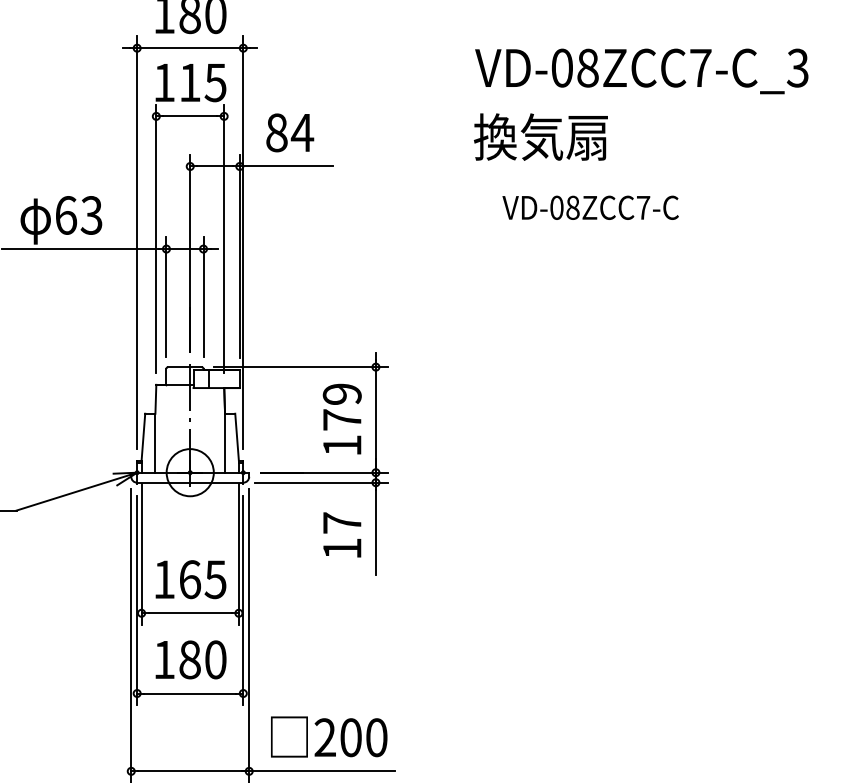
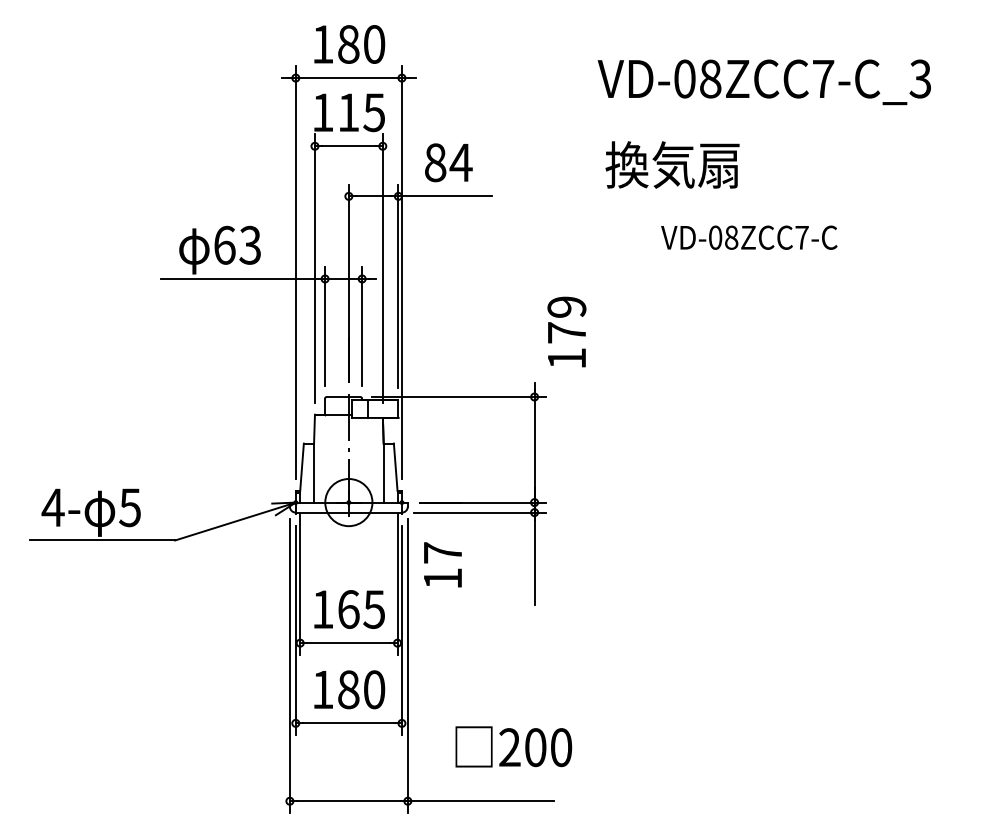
text: (640, 71) -> (763, 82), moved
text: (540, 136) -> (672, 164), moved
text: (341, 418) -> (566, 331), moved
text: (341, 534) -> (442, 564), moved
text: (328, 736) -> (513, 746), moved

